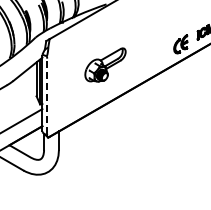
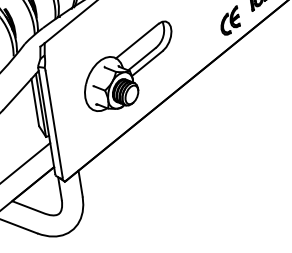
part: (105, 64) -> (128, 66), size x1.67
line: (47, 96) -> (54, 124), dashed -> solid

